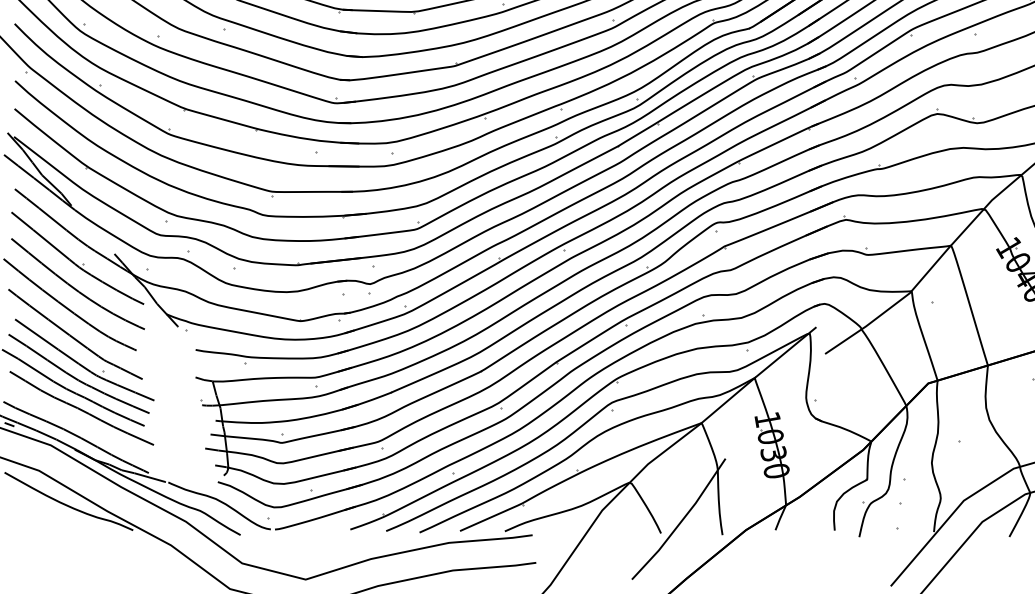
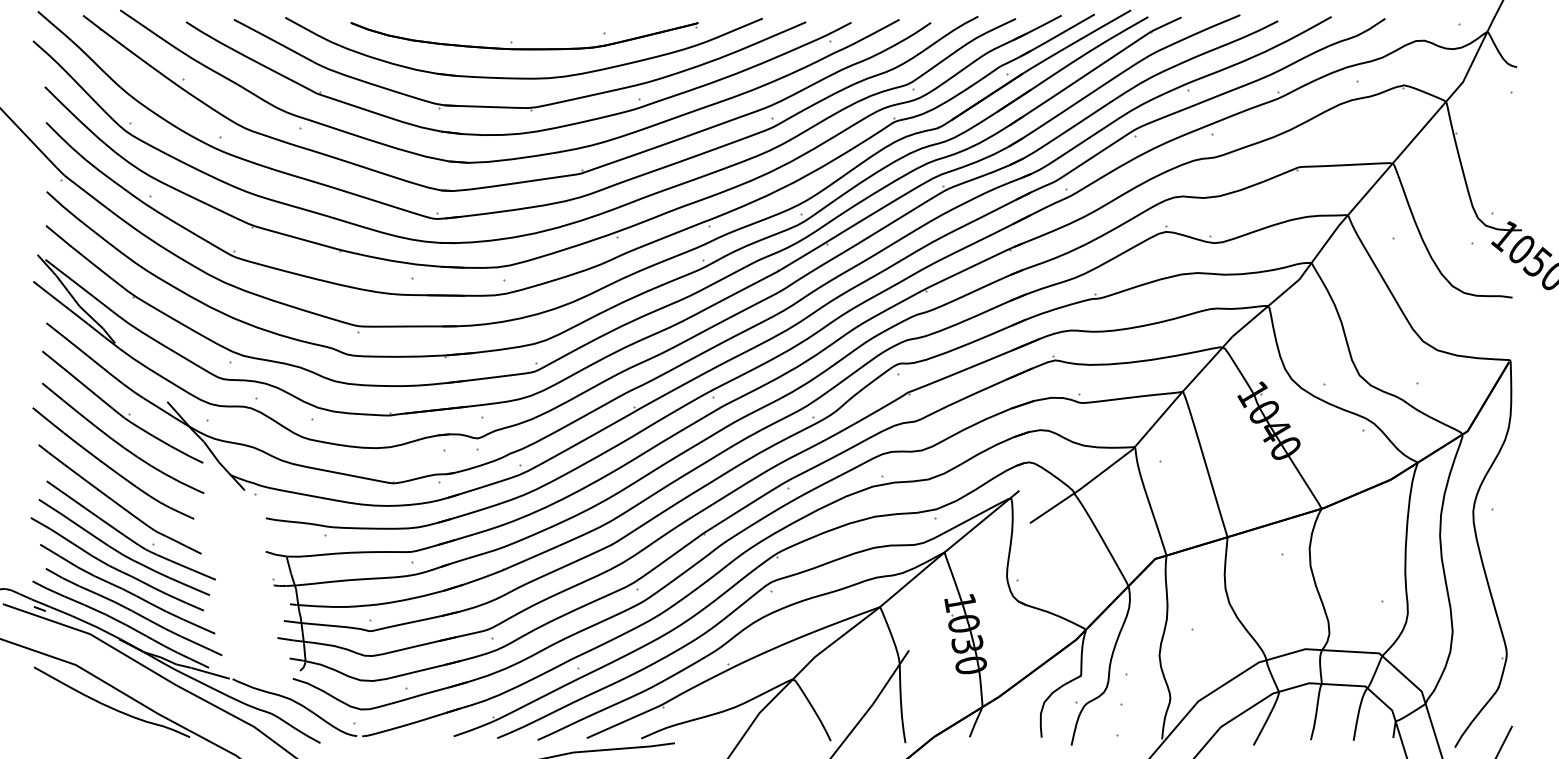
curve: (86, 427) -> (133, 612), added

